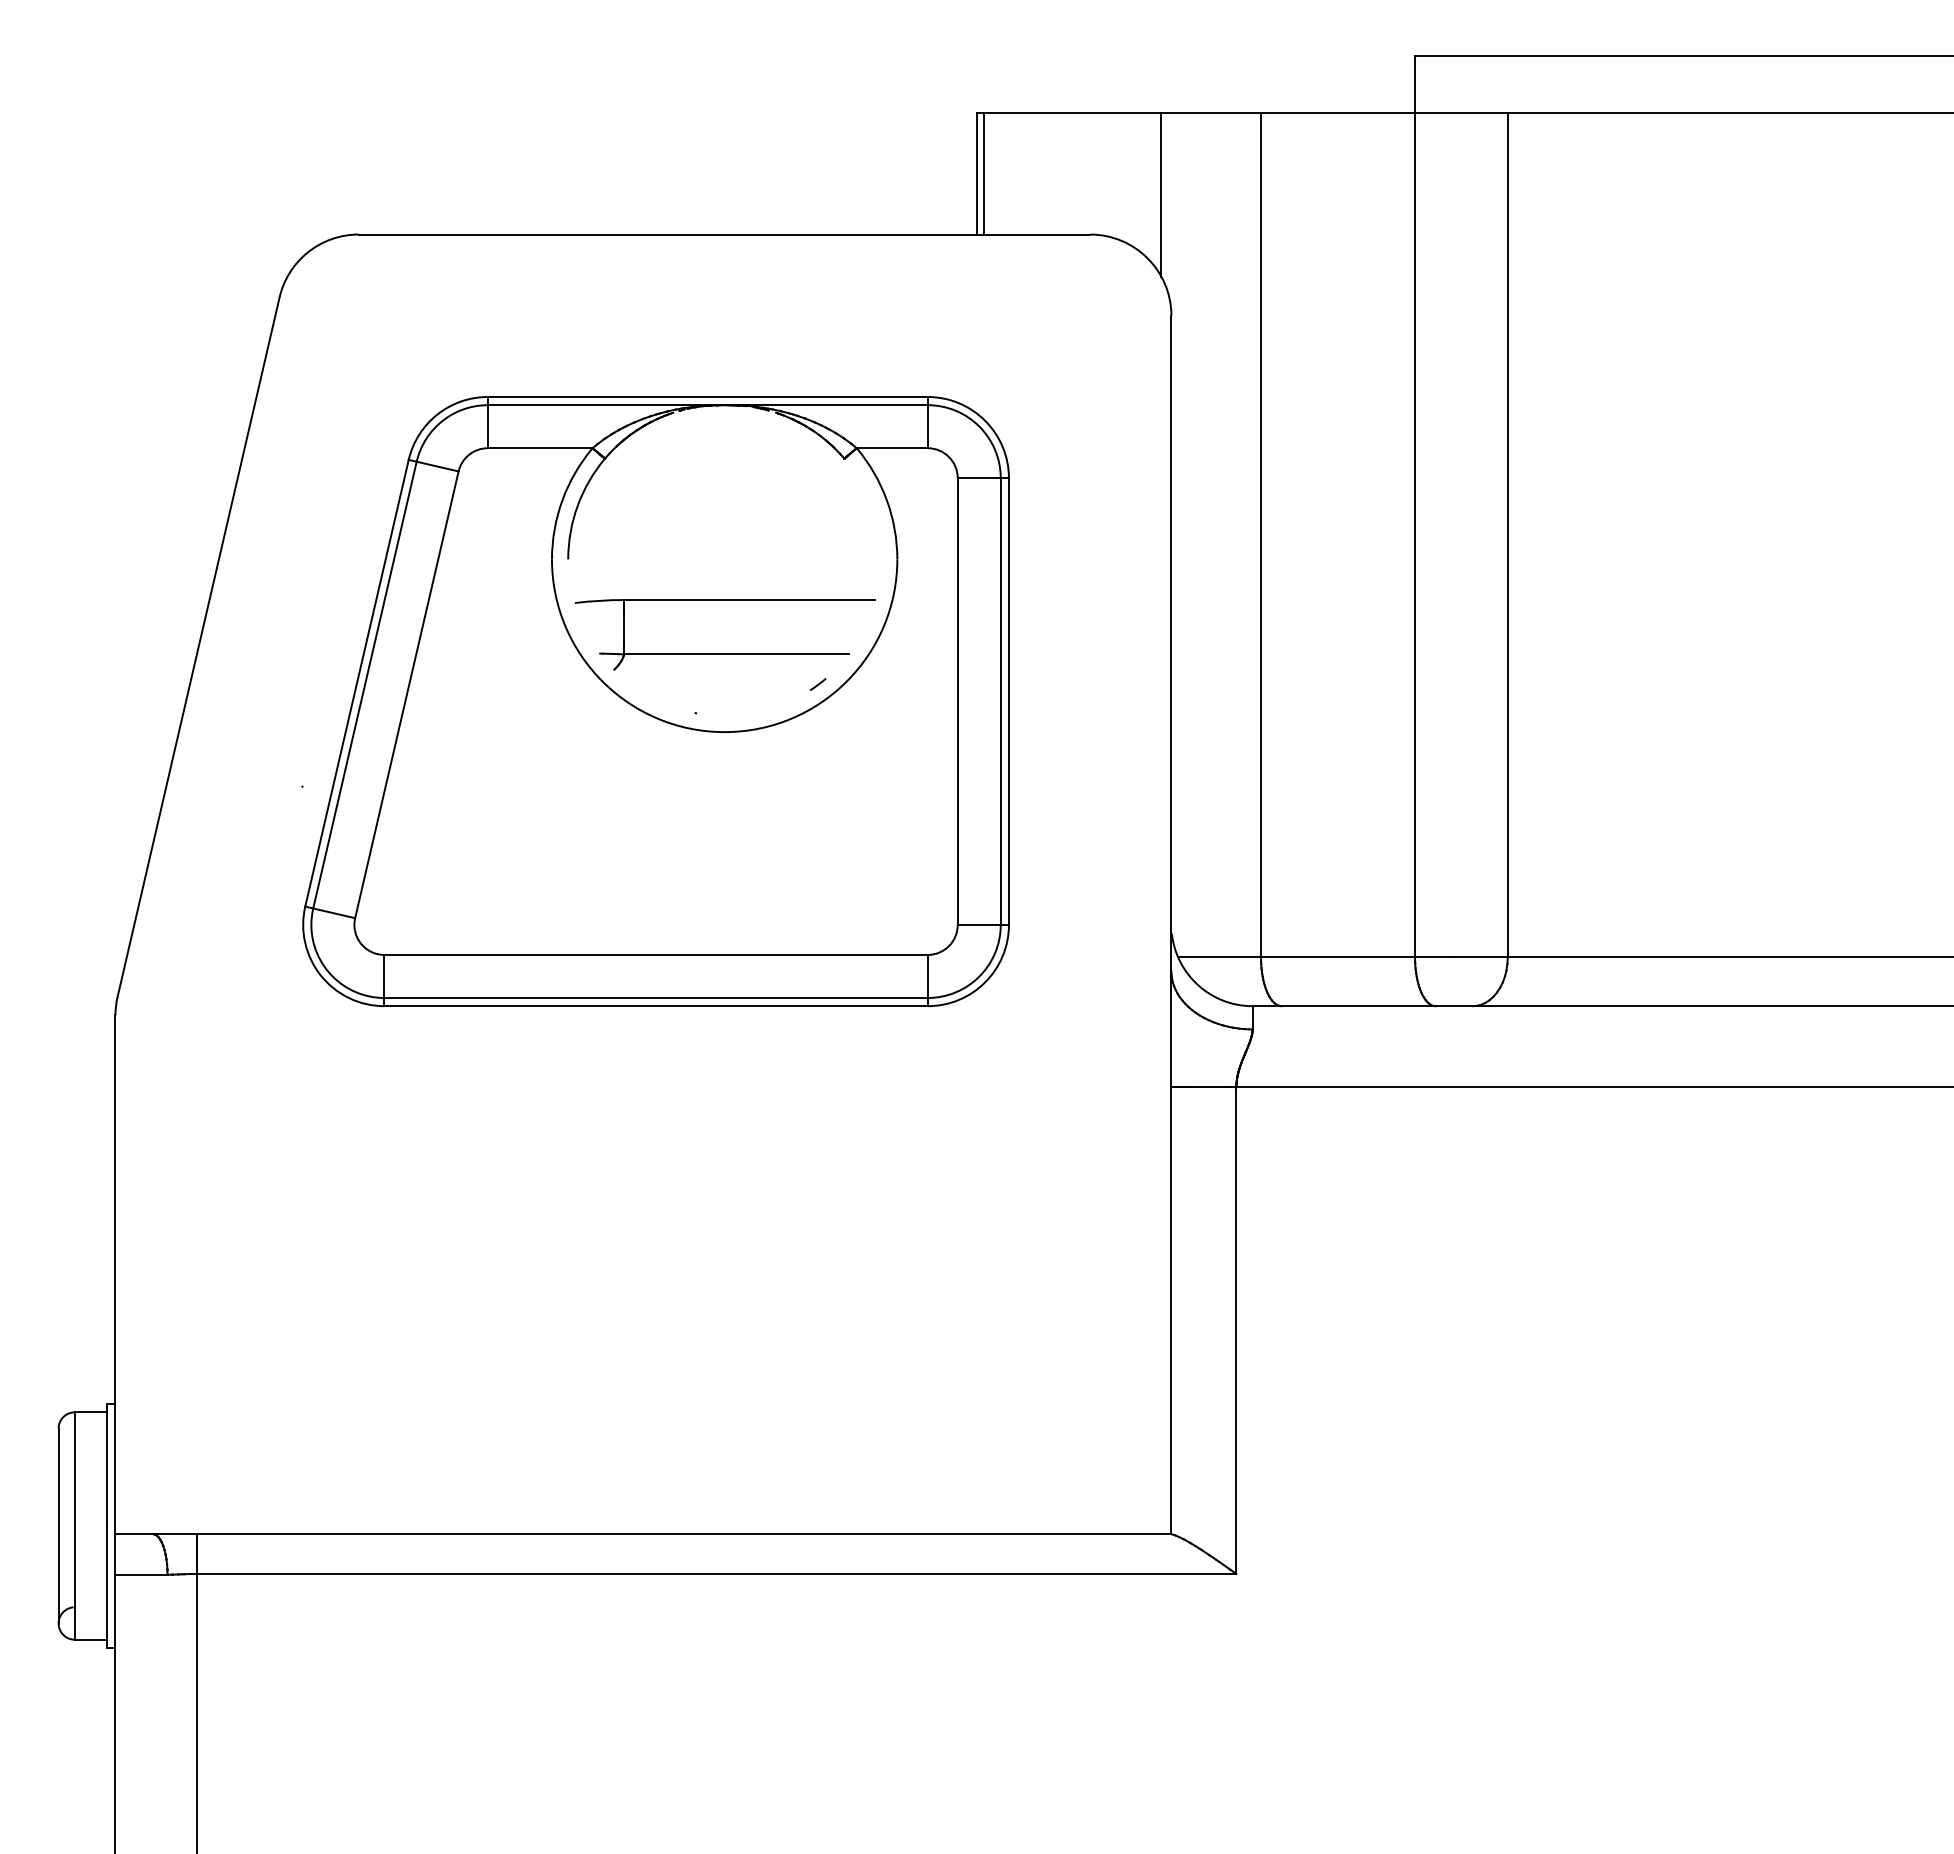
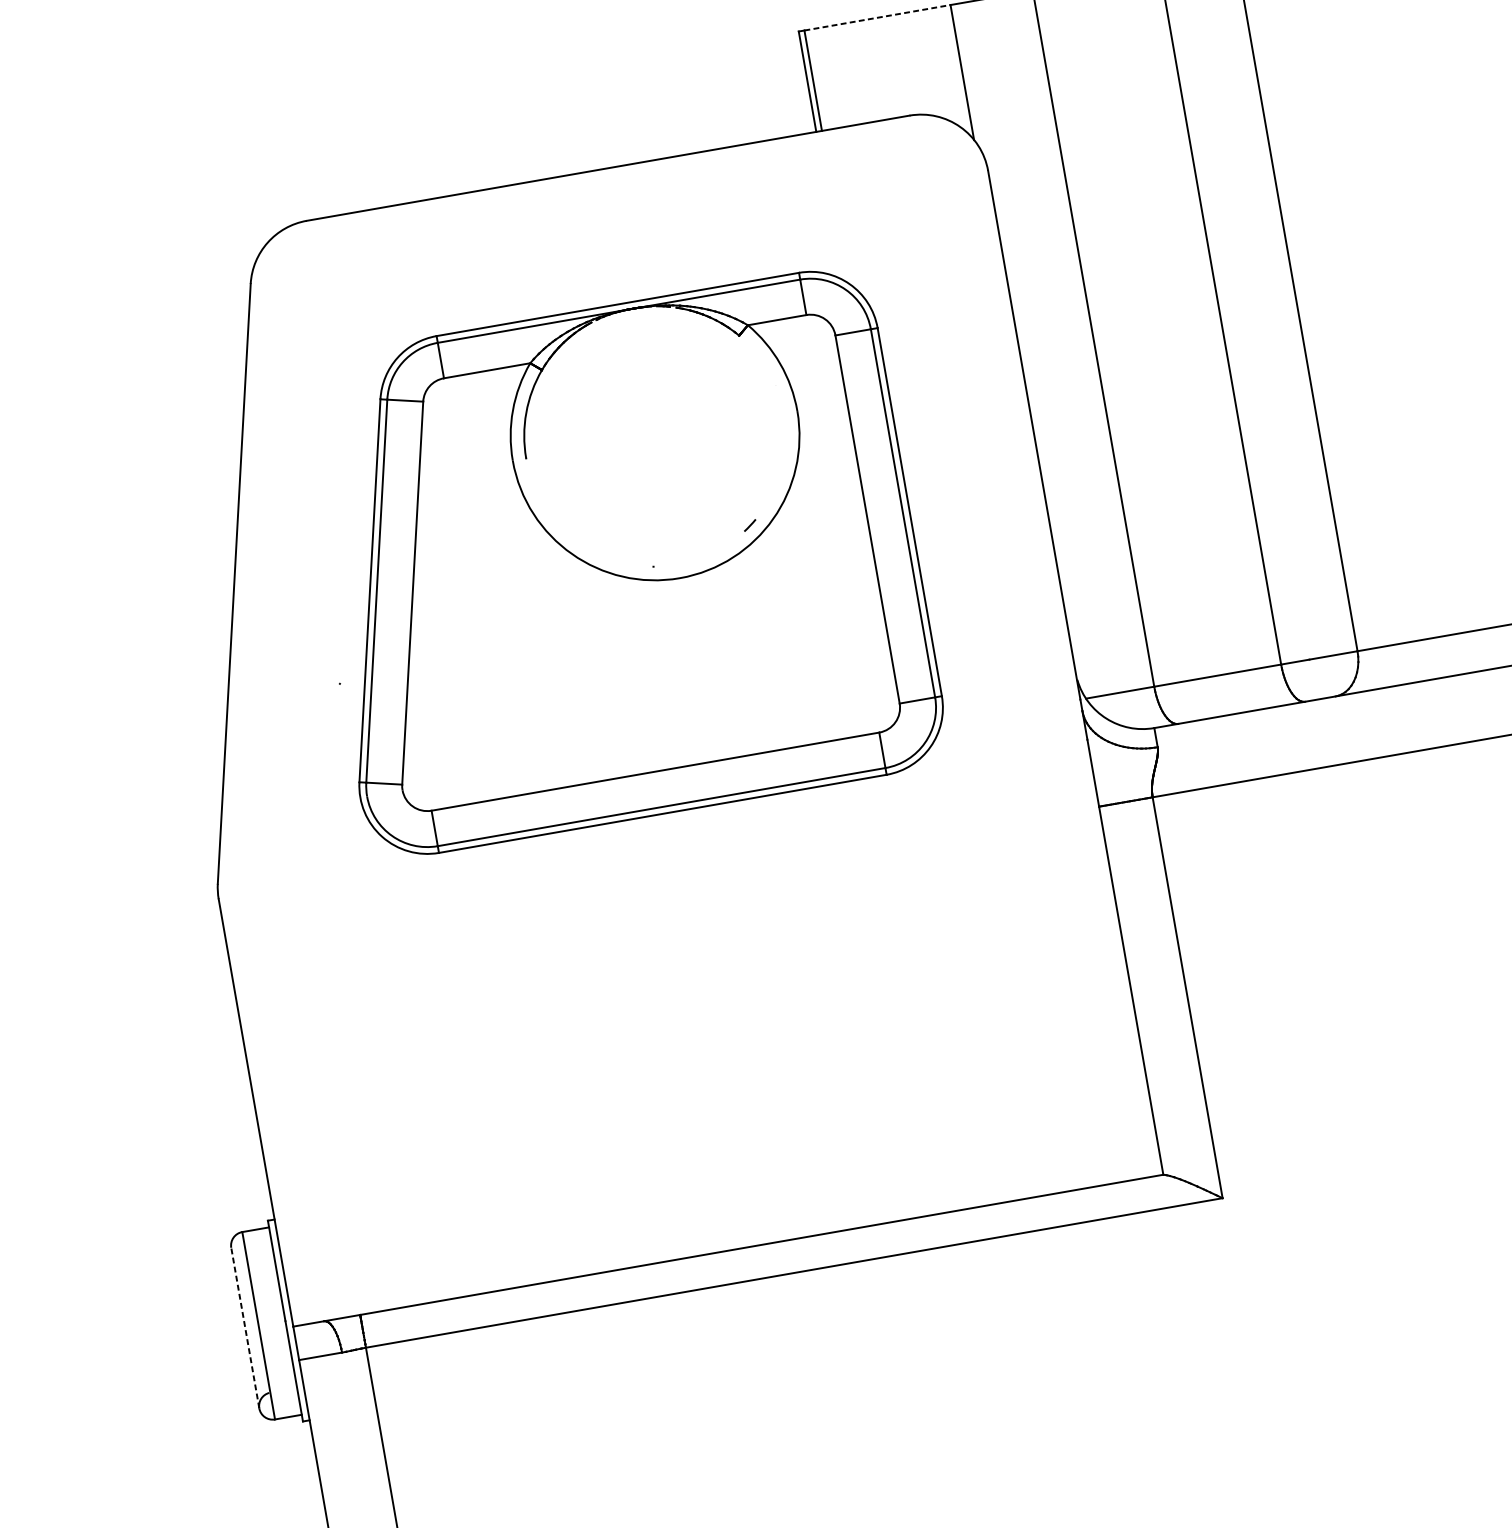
line: (1072, 112) -> (877, 17), solid -> dashed
part: (725, 653) -> (669, 513), removed
line: (58, 1525) -> (245, 1327), solid -> dashed

